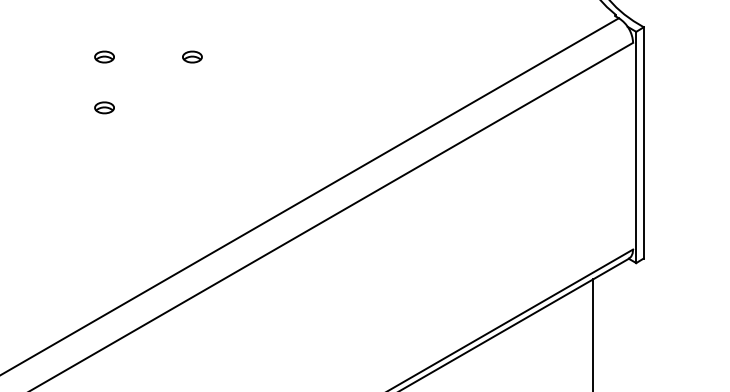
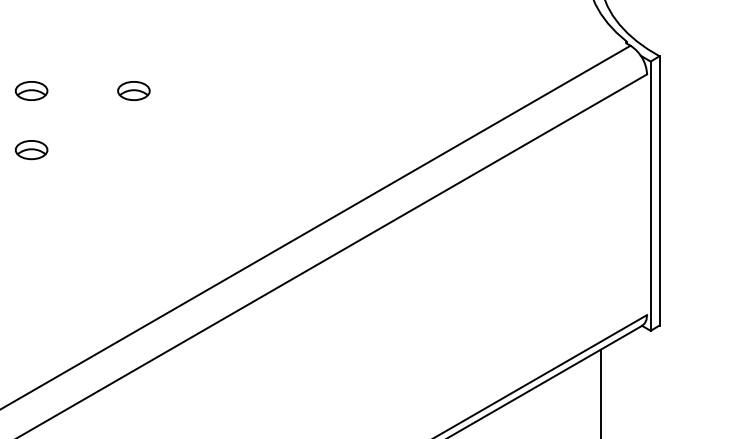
part: (104, 56) -> (31, 90), size x1.43
part: (192, 56) -> (133, 90), size x1.43
part: (104, 107) -> (31, 149), size x1.43

